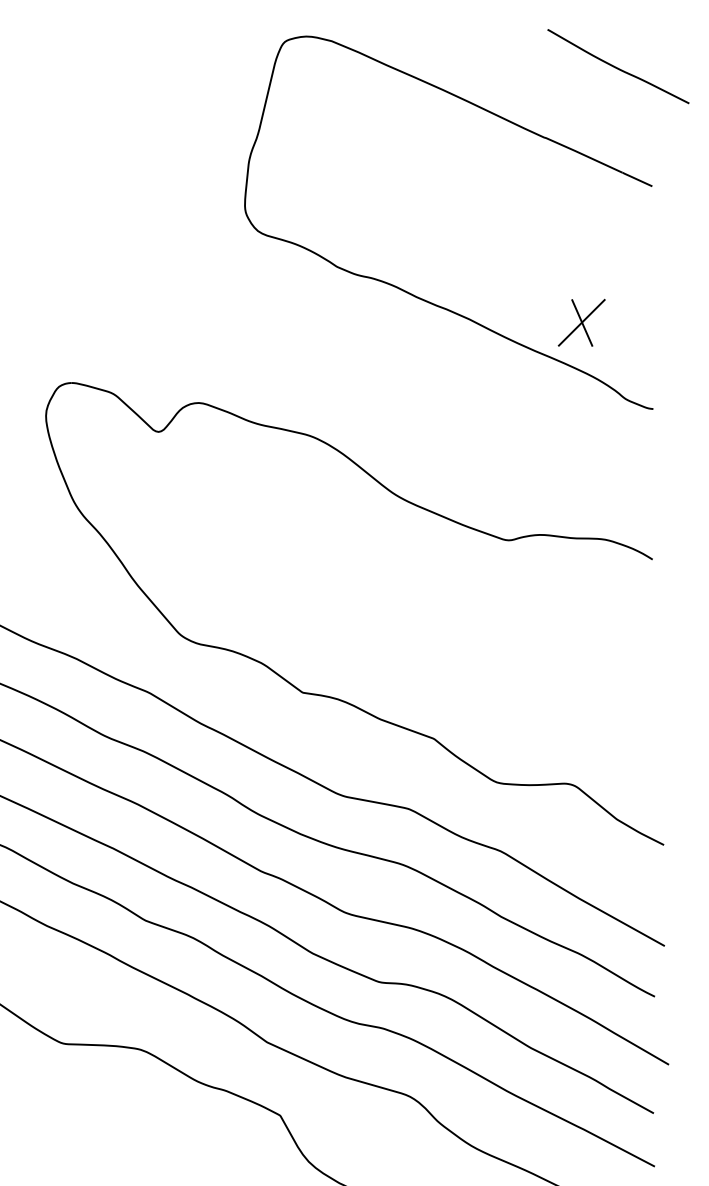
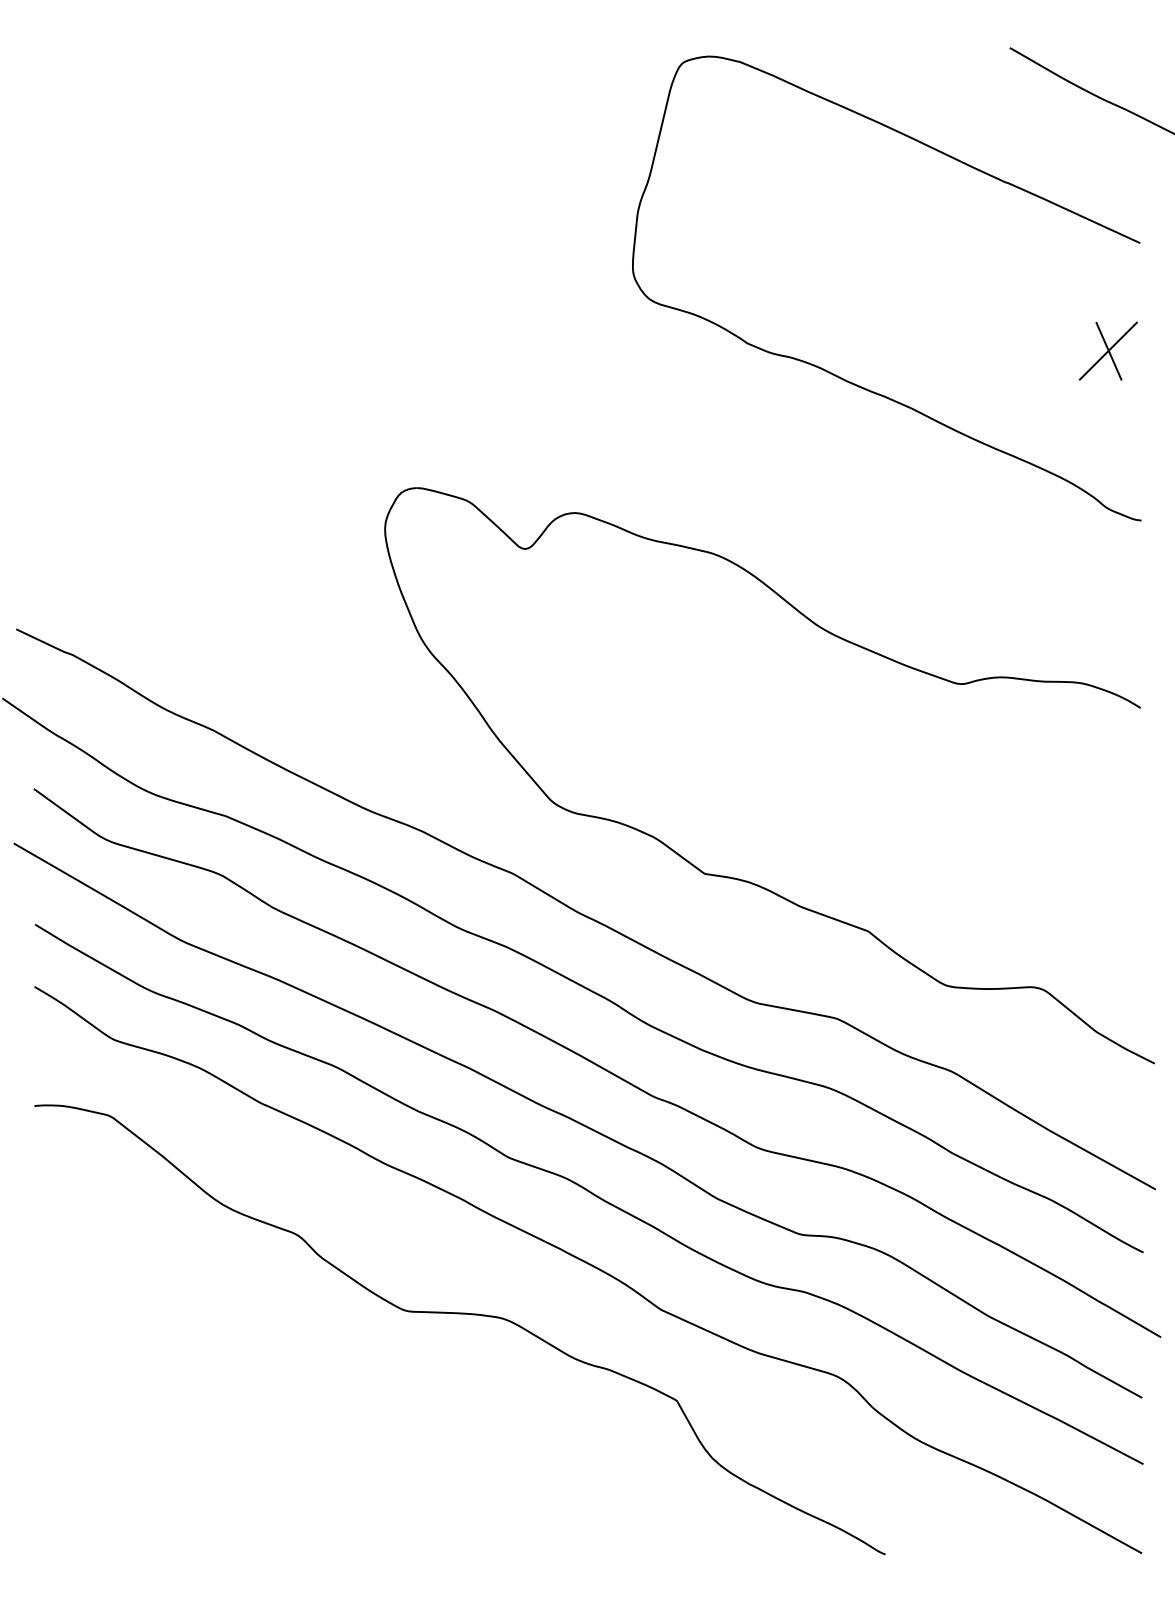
part: (581, 322) -> (1107, 350), moved

